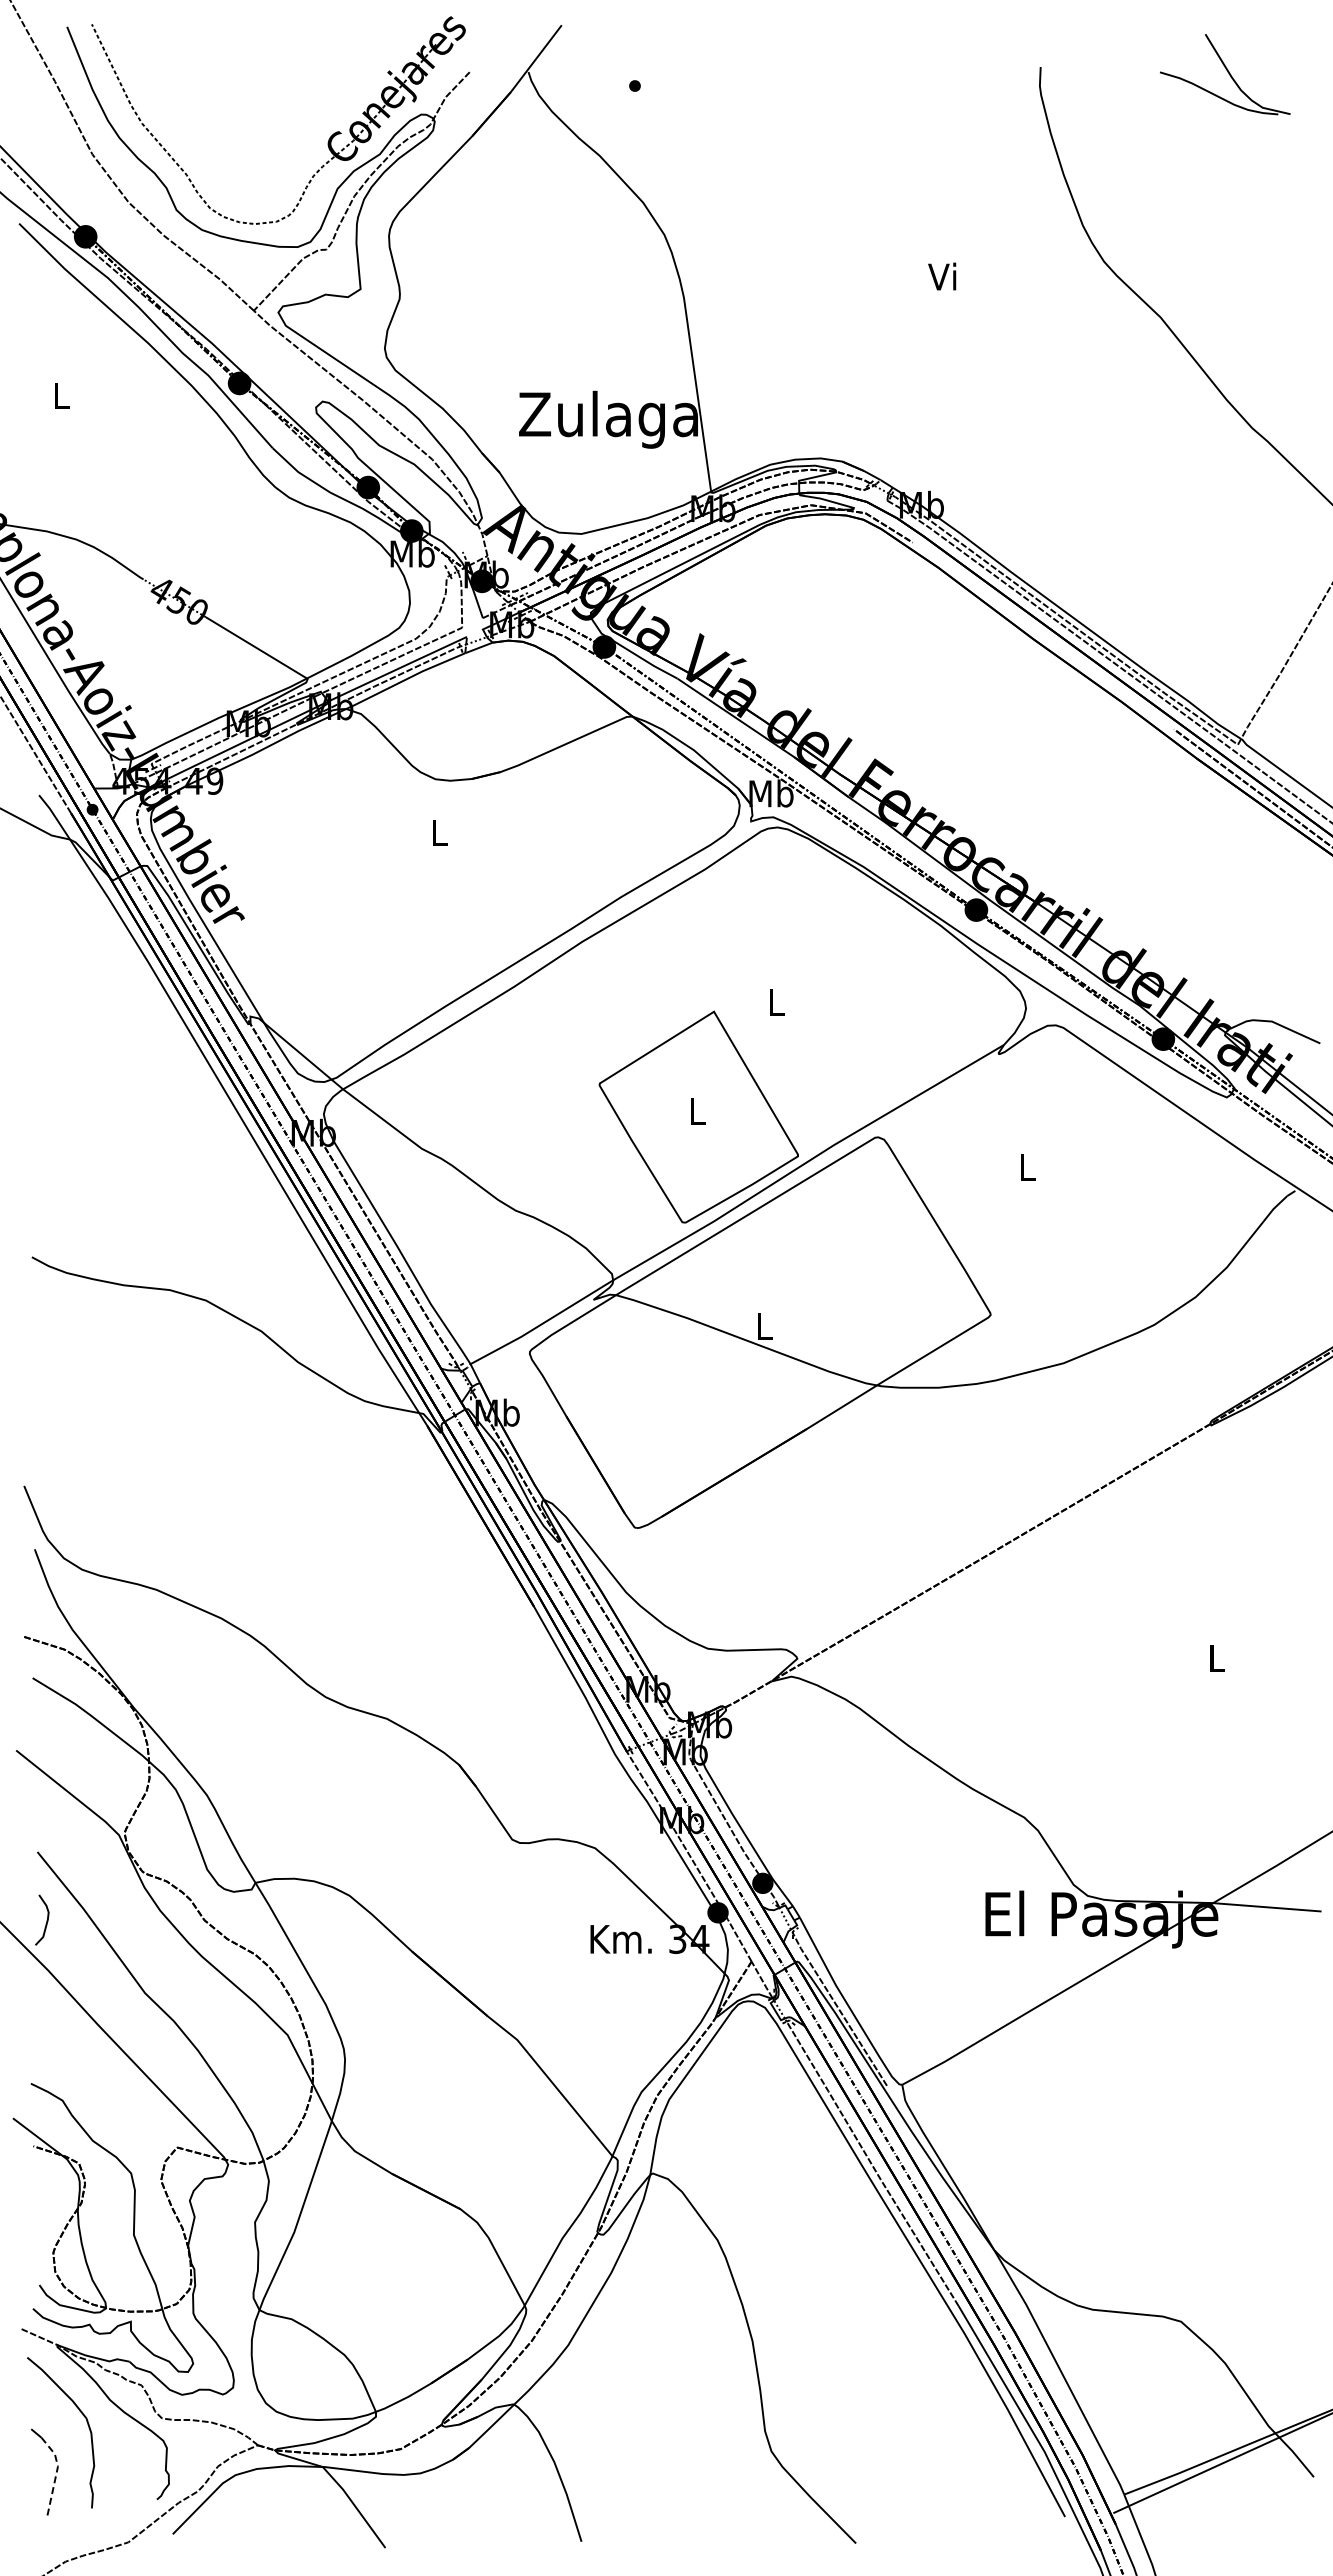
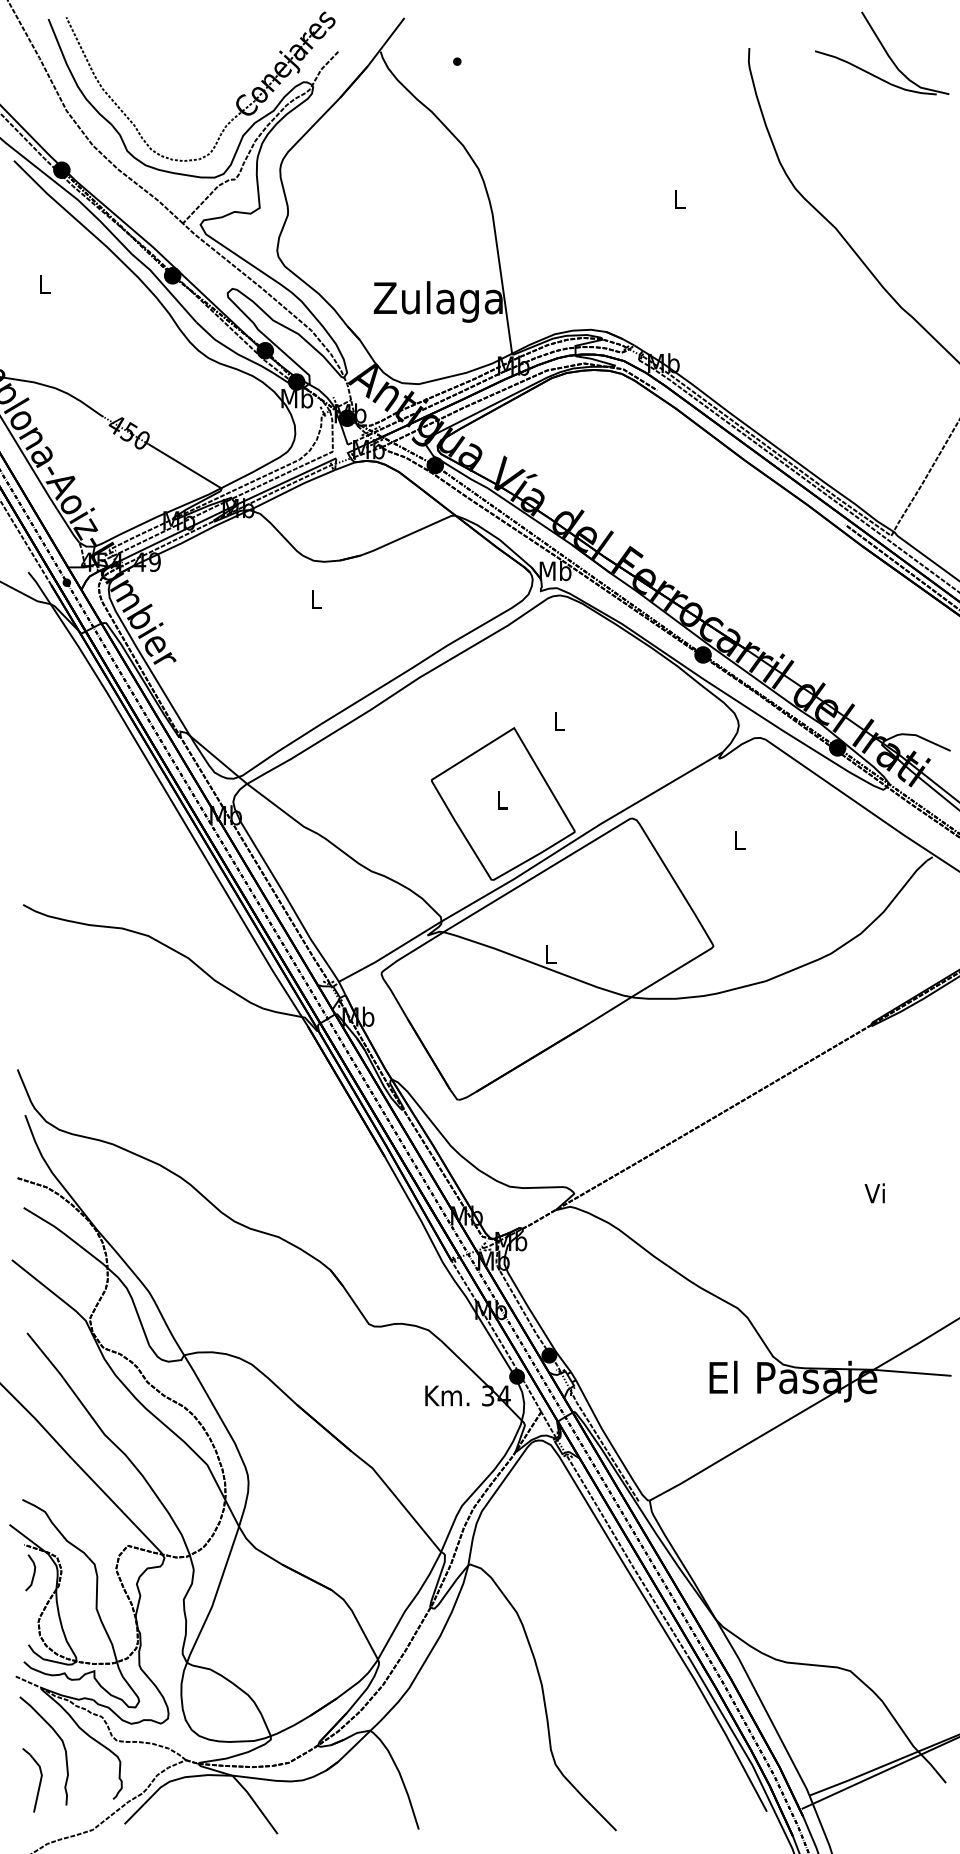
part: (1225, 74) -> (882, 53), size x1.43
text: (942, 276) -> (678, 198), Vi -> L
text: (1214, 1657) -> (874, 1193), L -> Vi
curve: (46, 1920) -> (33, 1573), moved
line: (56, 2474) -> (40, 1781), dashed -> solid

